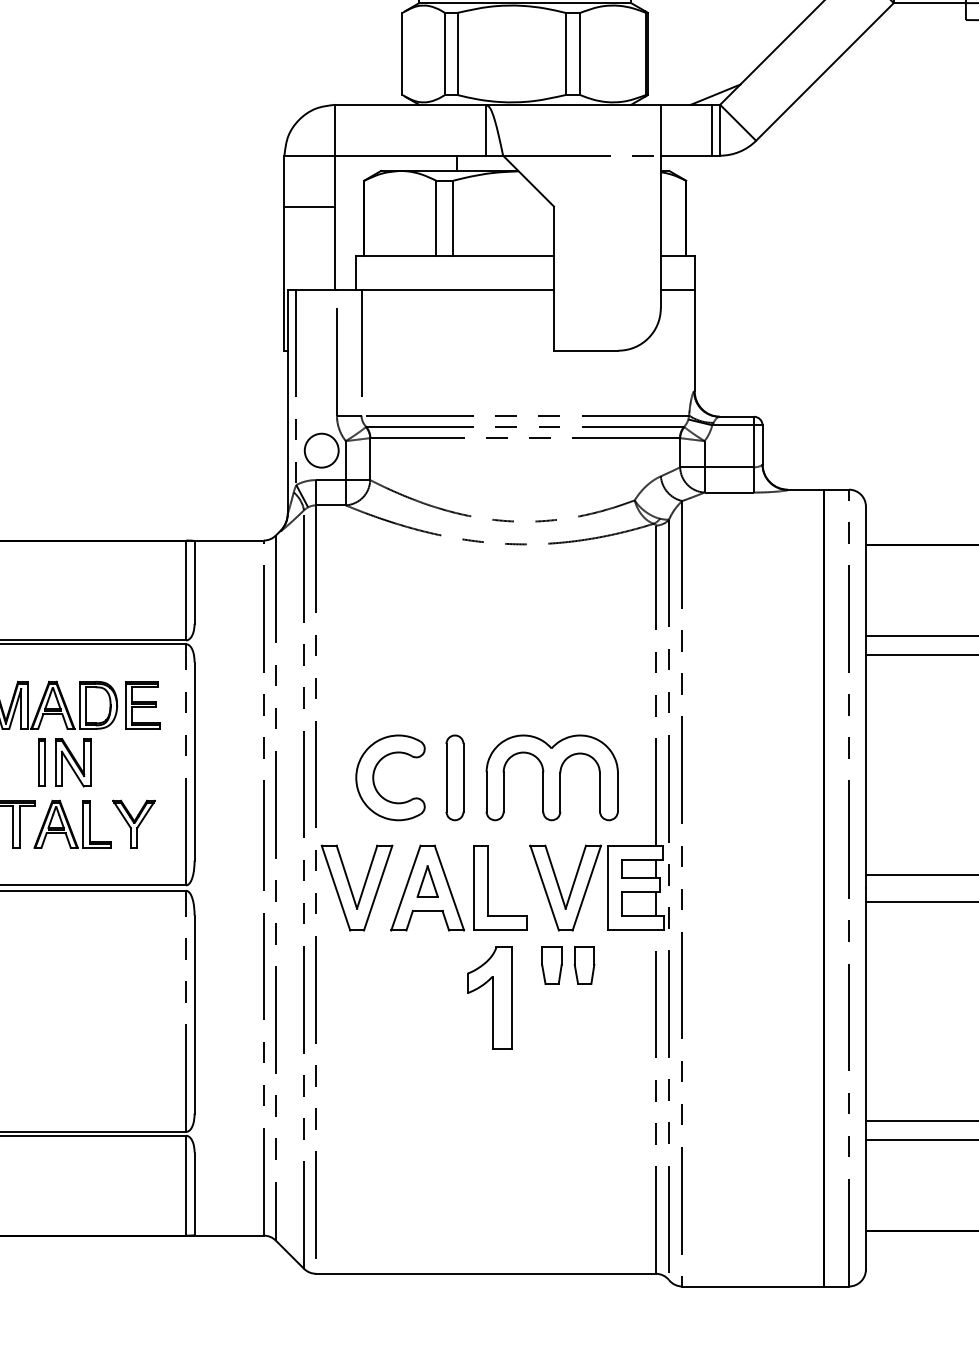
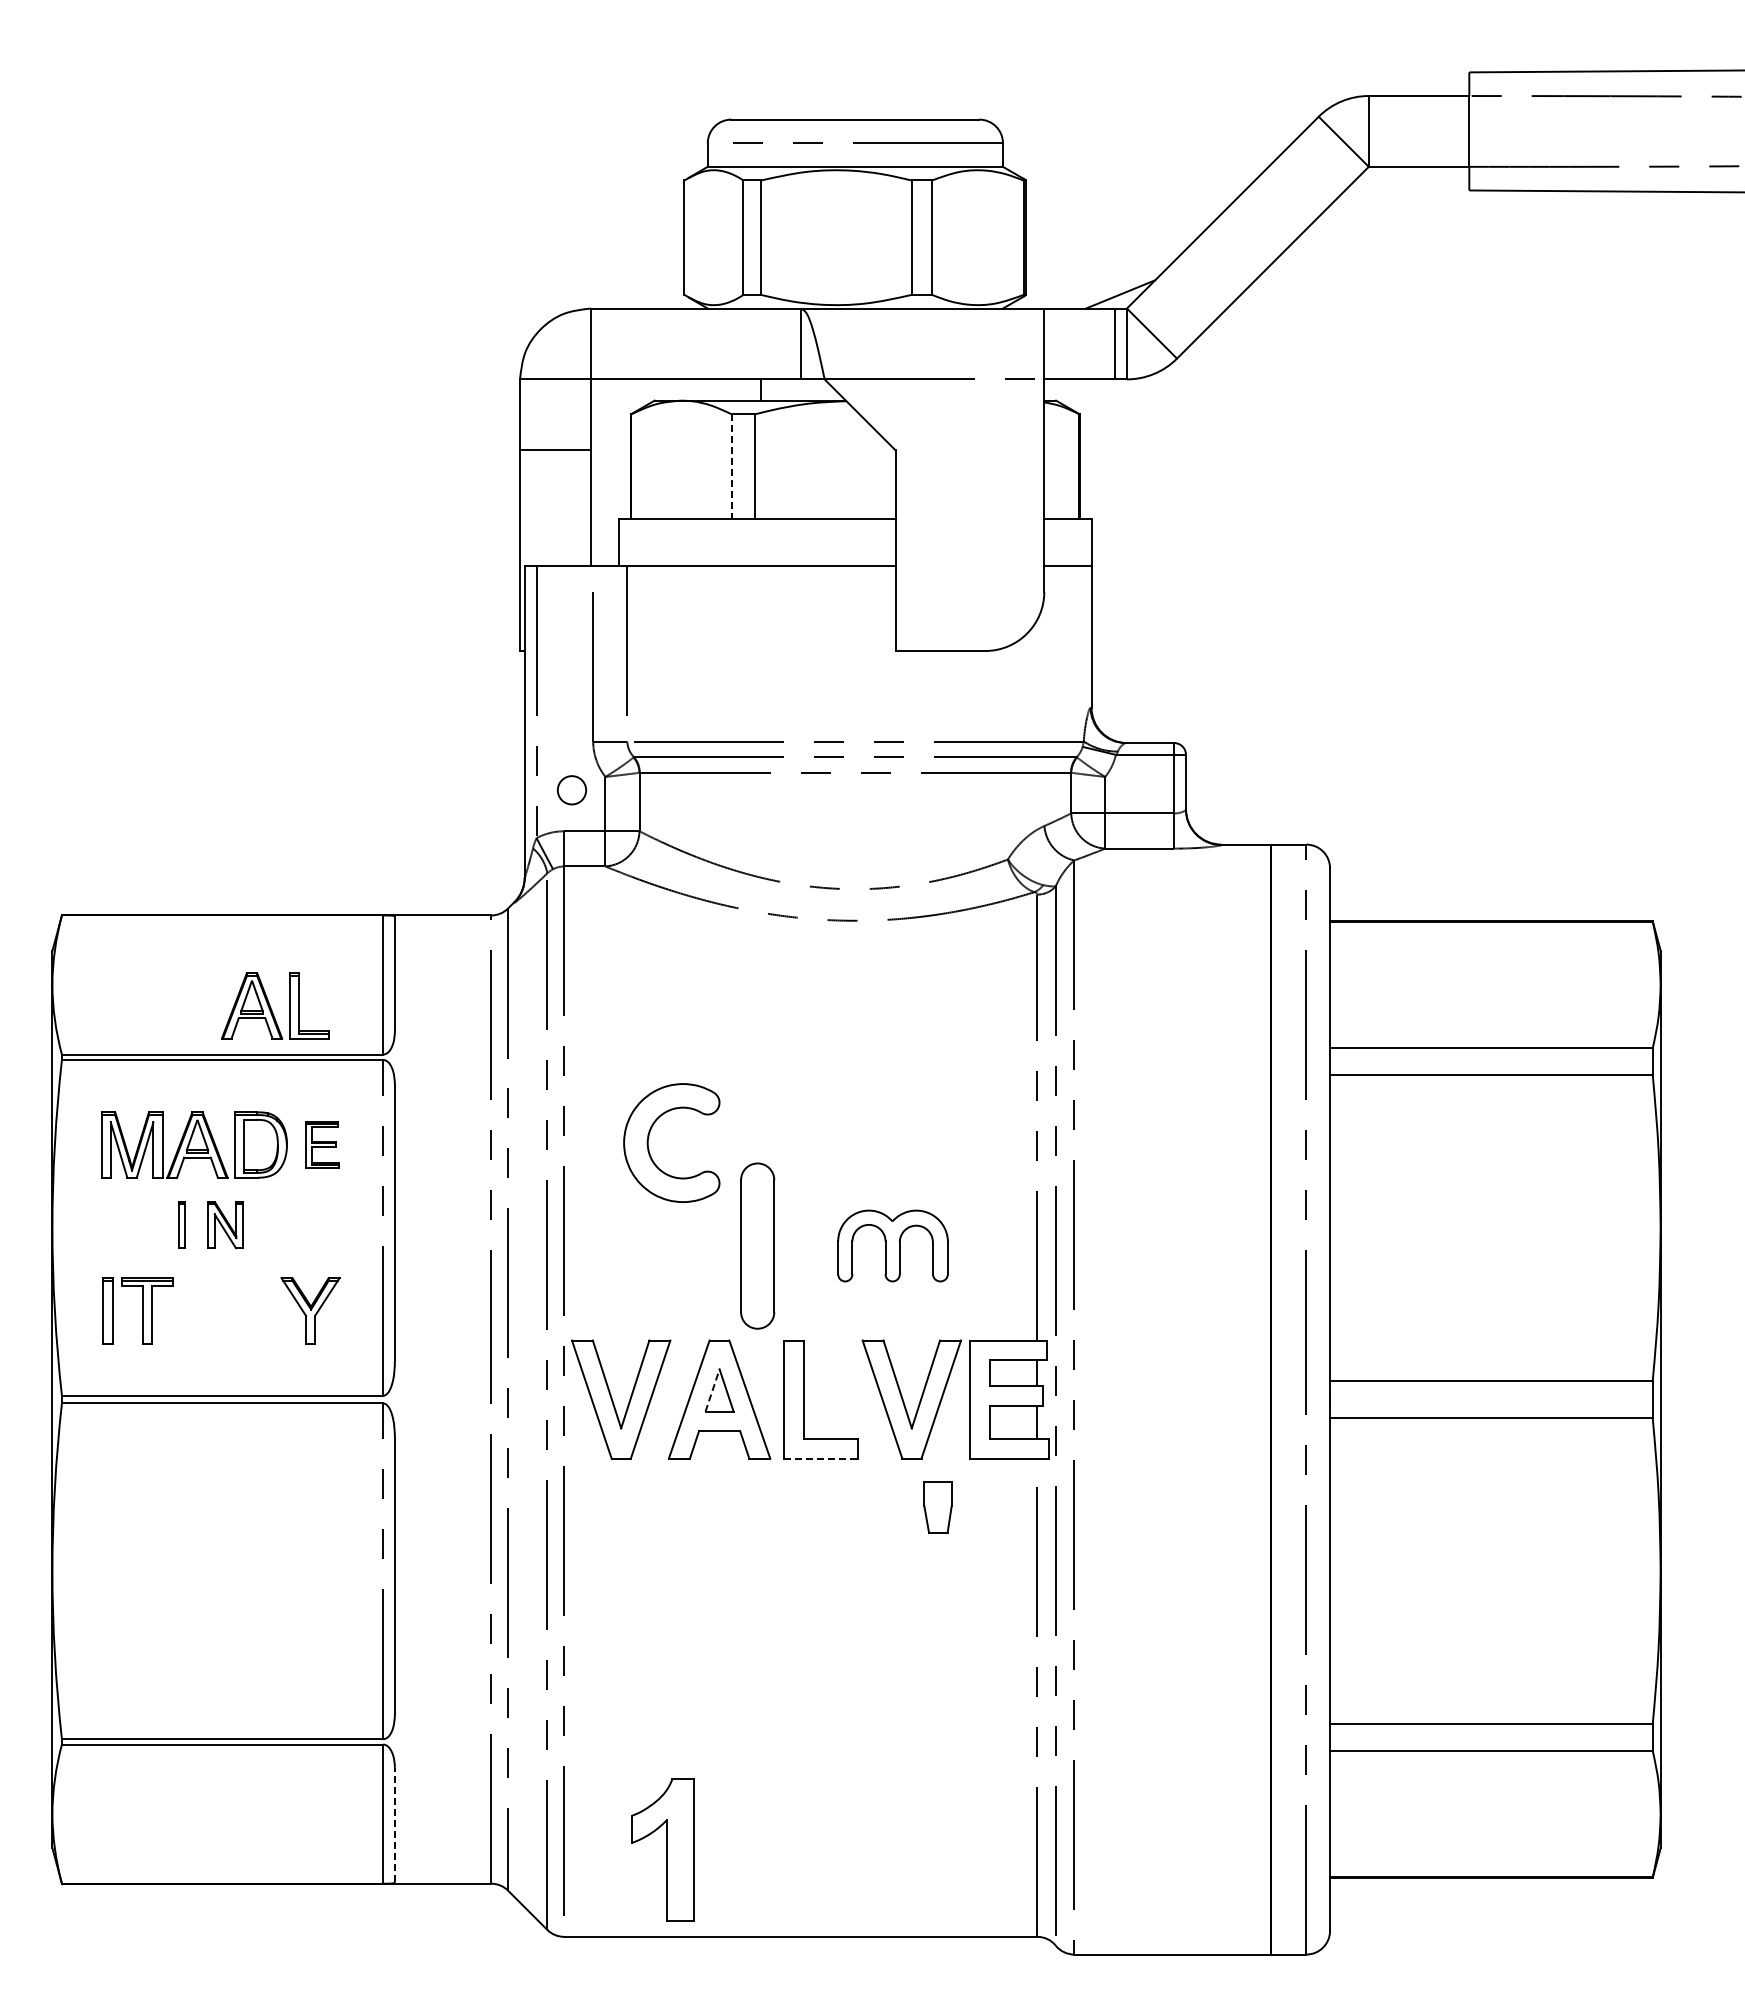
line: (436, 218) -> (731, 467), solid -> dashed
circle: (321, 450) -> (571, 789), size x0.6
part: (142, 704) -> (322, 1144), size x0.7
part: (42, 763) -> (182, 1225), size x0.7
part: (73, 763) -> (225, 1225), size x0.7
part: (374, 773) -> (649, 1137), moved
part: (454, 777) -> (757, 1245), size x1.4
part: (551, 777) -> (892, 1245), size x0.6
part: (73, 824) -> (275, 1005), moved
line: (422, 881) -> (712, 1390), solid -> dashed
line: (500, 930) -> (821, 1458), solid -> dashed
part: (551, 965) -> (892, 1507), removed
part: (489, 997) -> (662, 1849), moved
line: (194, 1193) -> (394, 1824), solid -> dashed

